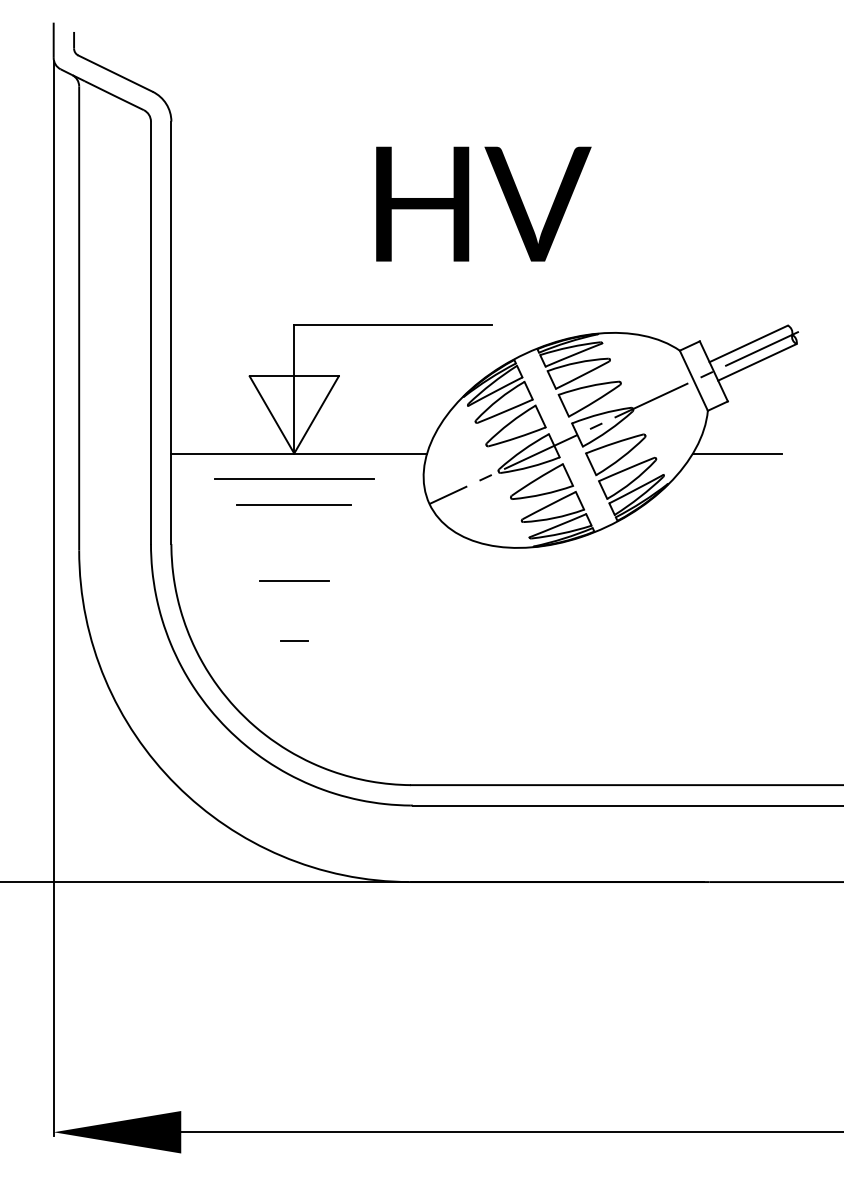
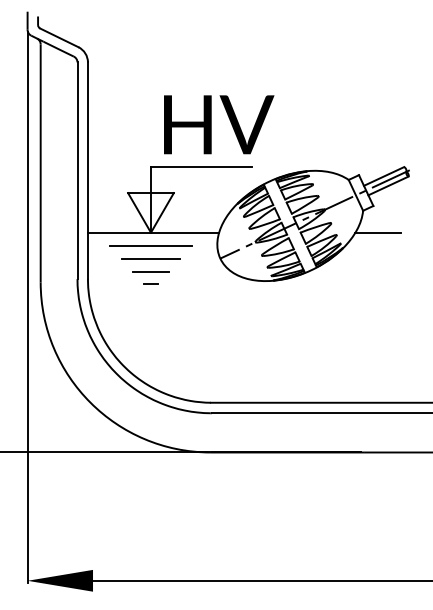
text: (484, 203) -> (219, 124), moved
line: (293, 579) -> (150, 271), moved
line: (293, 640) -> (150, 283), moved

